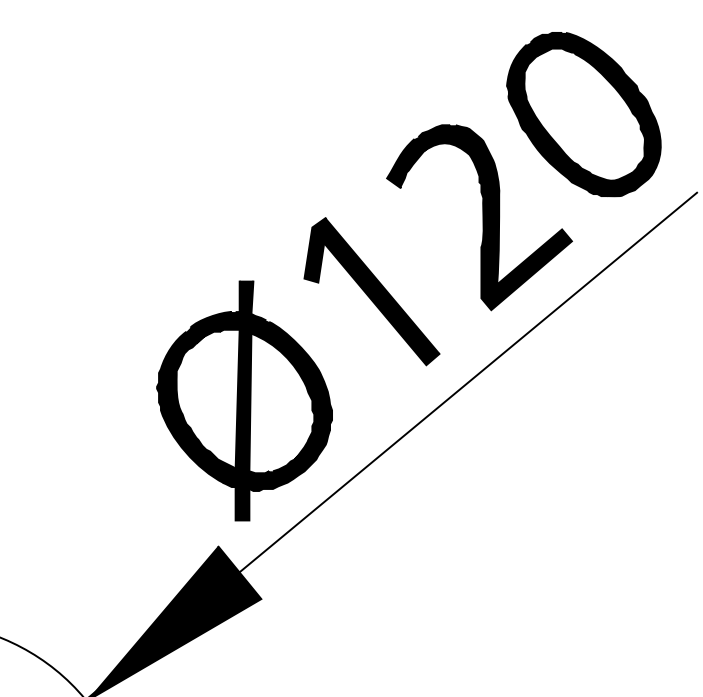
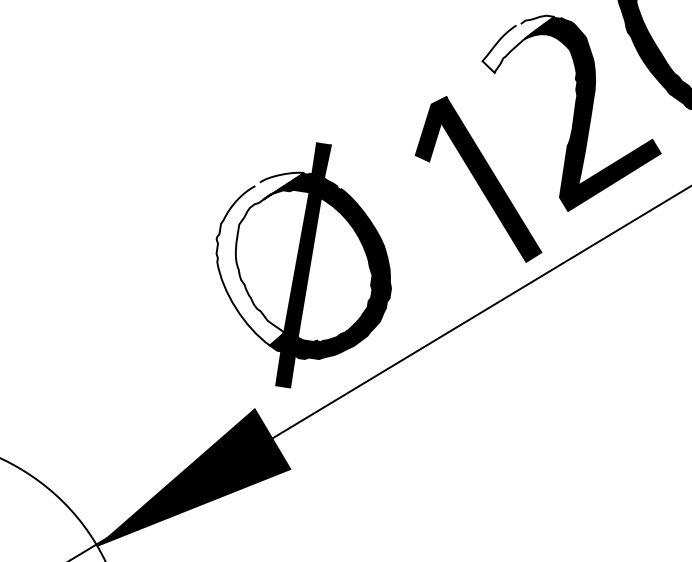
fill: (418, 156) -> (517, 43), removed
part: (371, 291) -> (481, 178), moved
fill: (196, 397) -> (255, 254), removed

